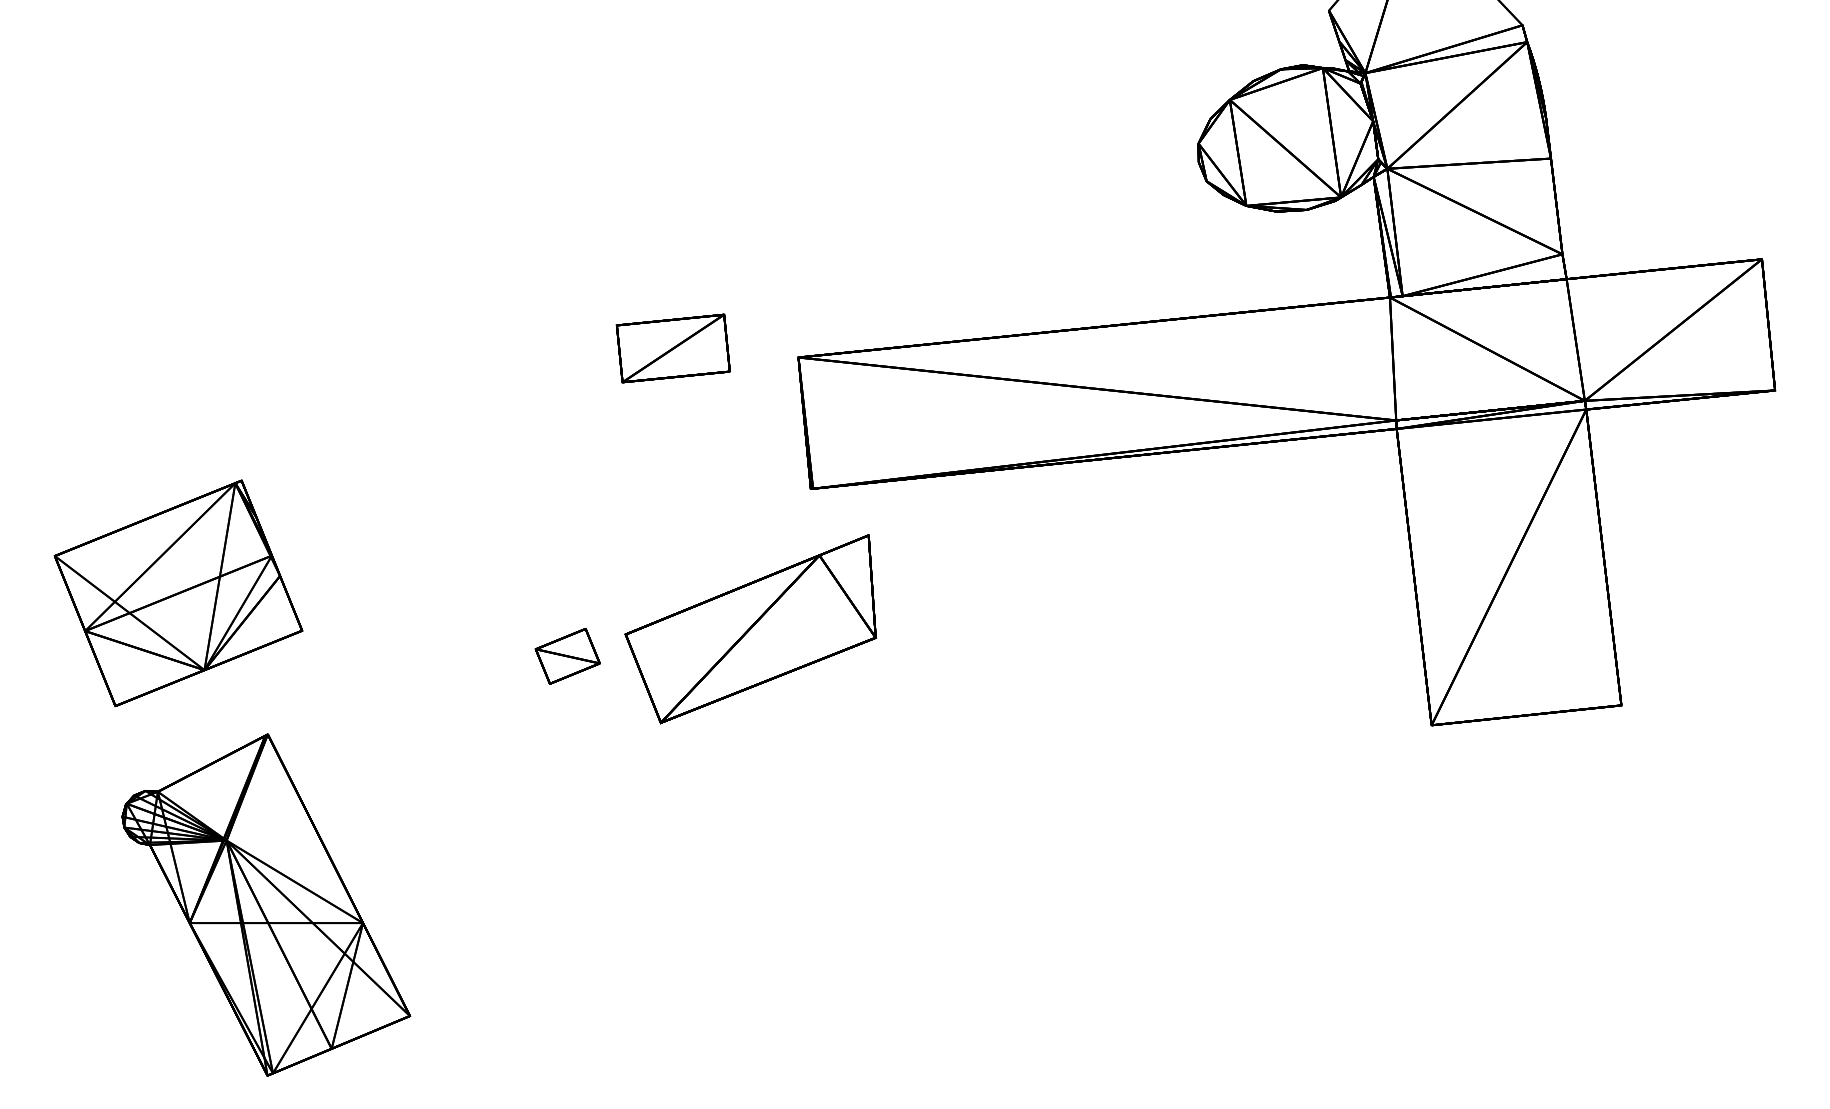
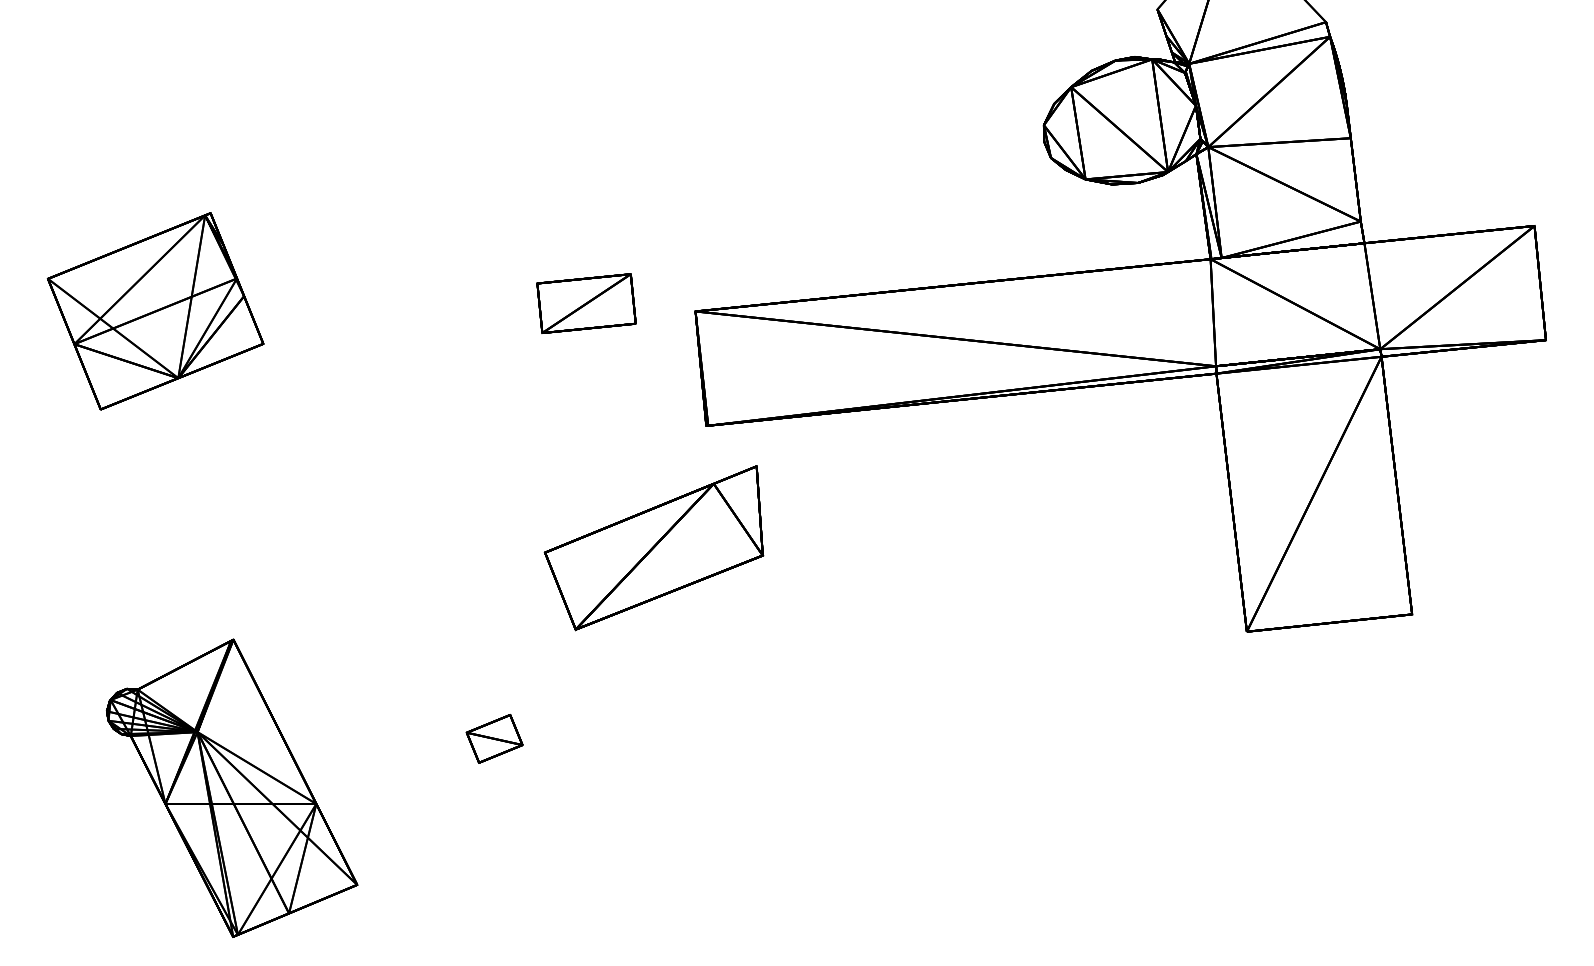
part: (178, 593) -> (155, 311), moved
part: (567, 656) -> (494, 739), moved

